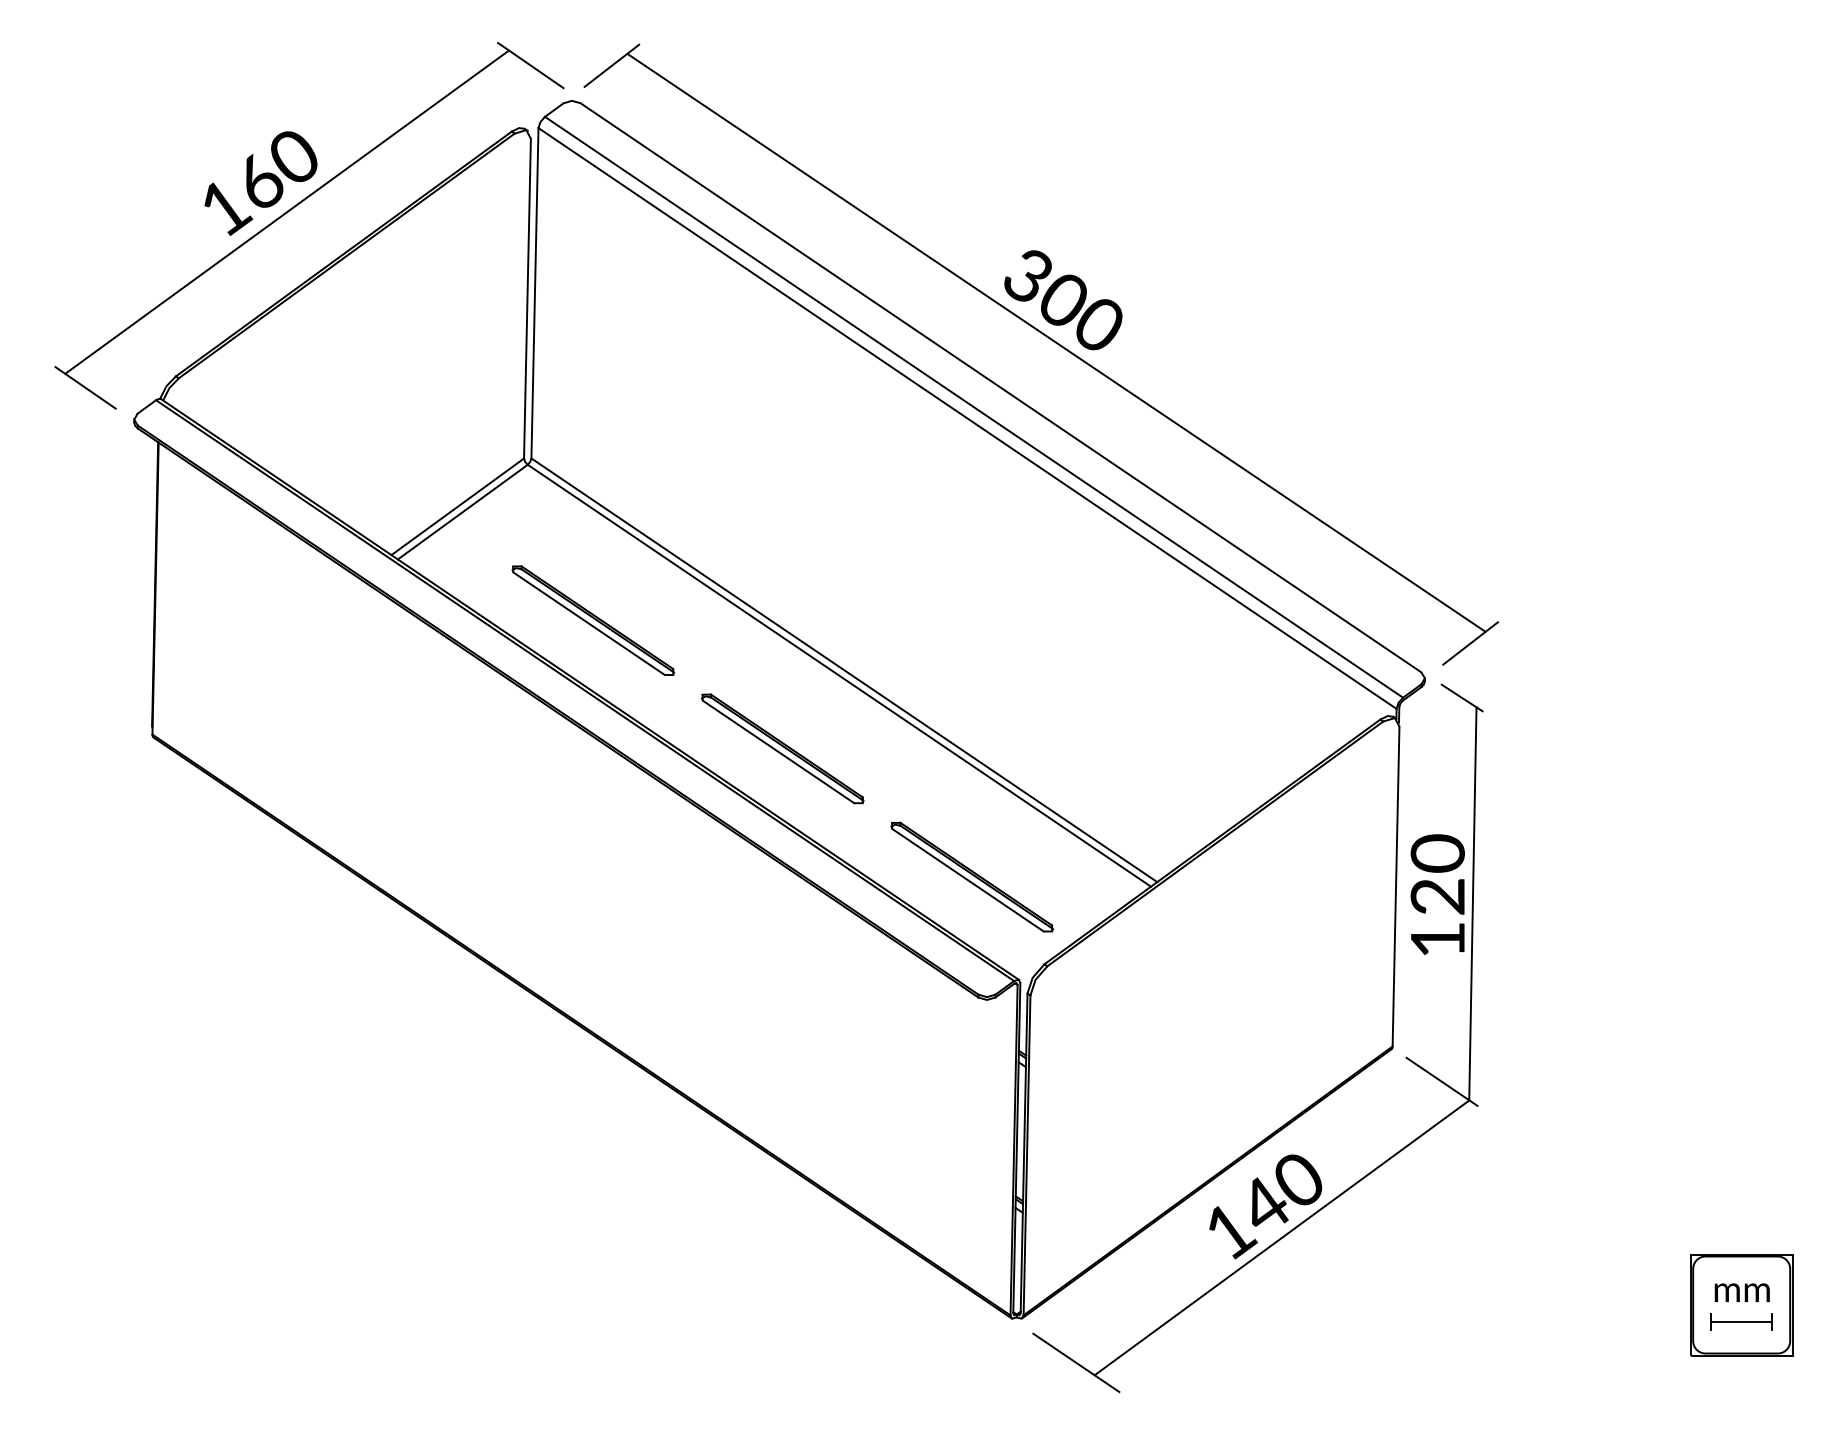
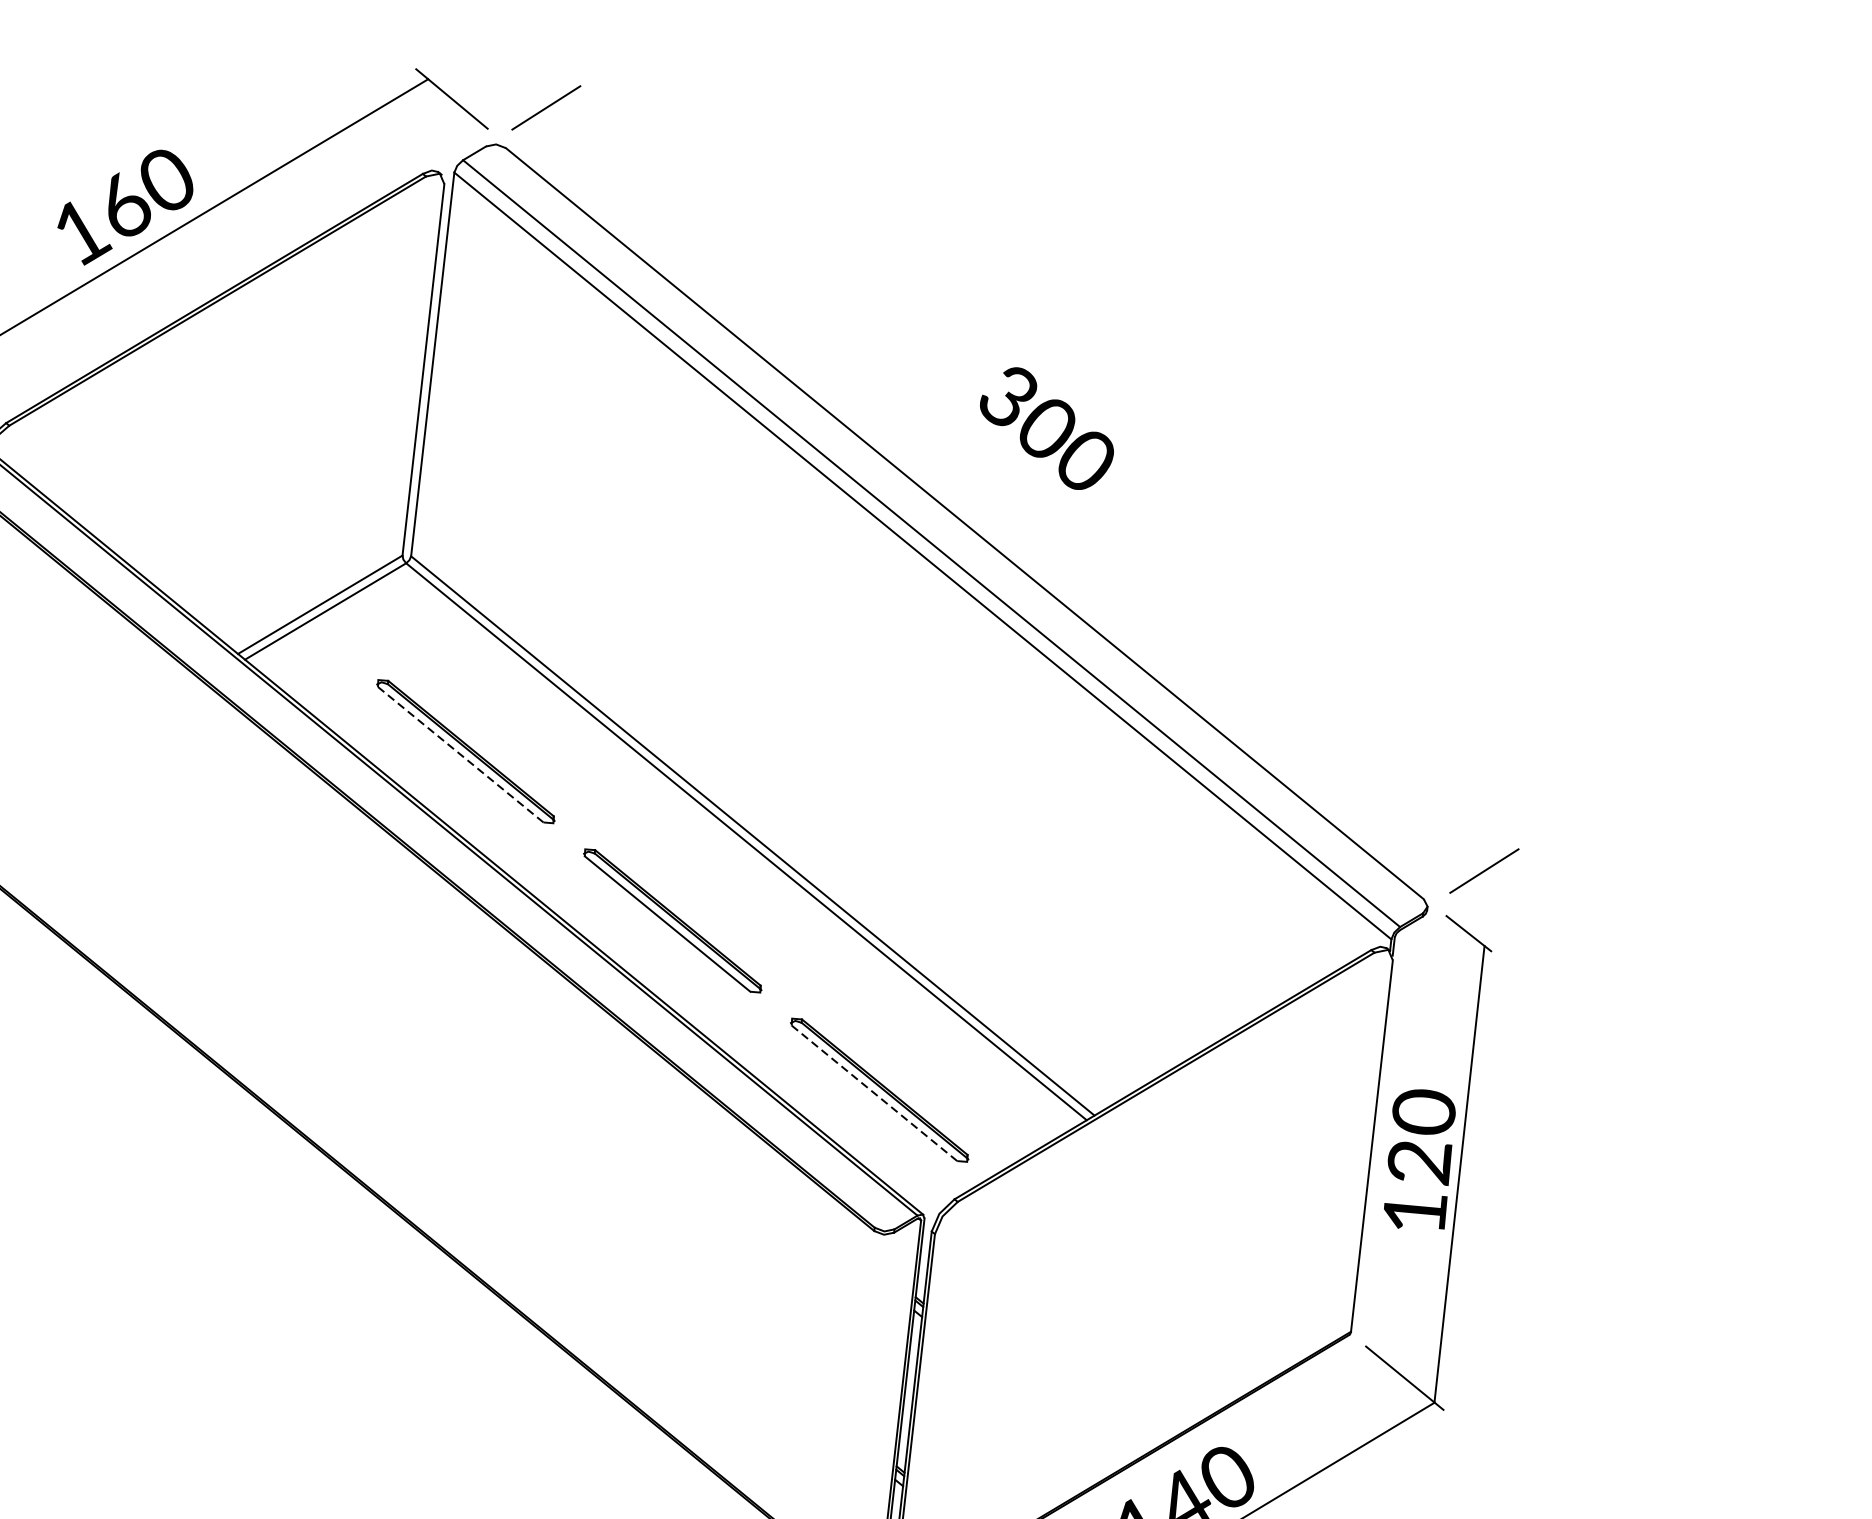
line: (1056, 342) -> (1034, 476), removed
line: (589, 623) -> (461, 754), solid -> dashed
line: (967, 880) -> (873, 1093), solid -> dashed

